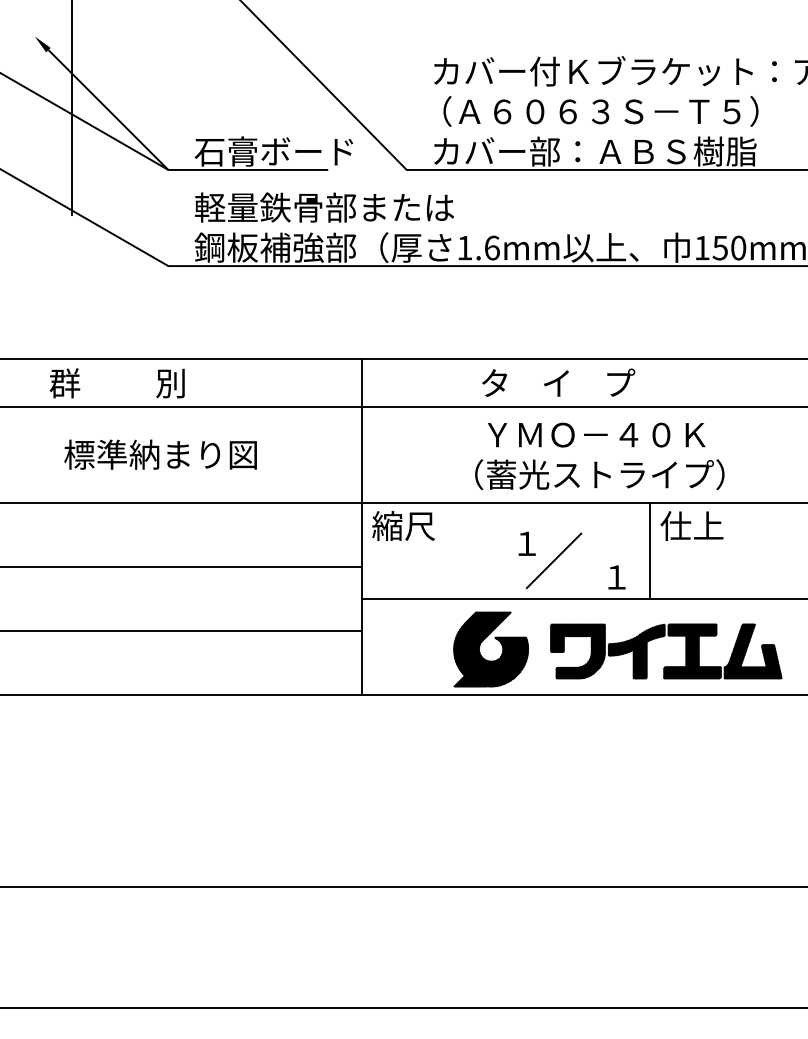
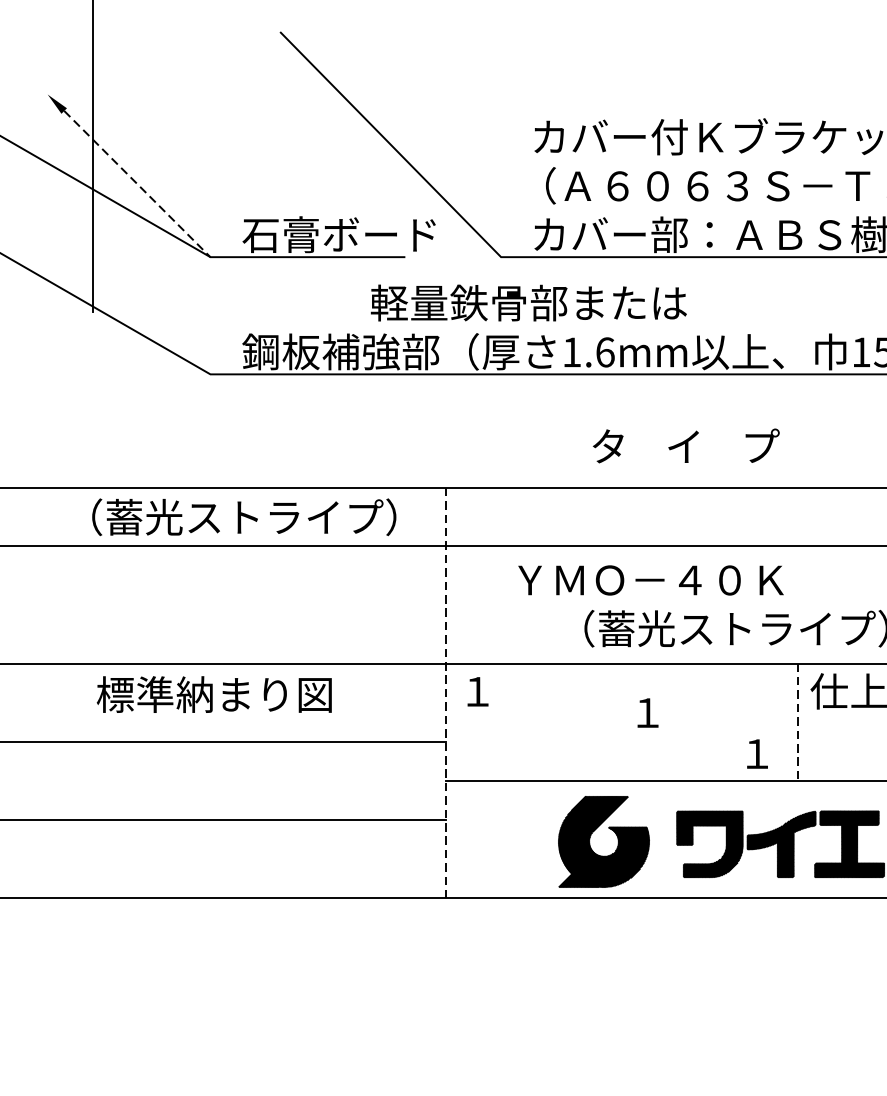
line: (108, 110) -> (137, 184), solid -> dashed
text: (324, 207) -> (528, 302), moved
text: (184, 382) -> (230, 516), 群          別 -> （蓄光ストライプ）
text: (558, 382) -> (686, 445), moved
text: (596, 434) -> (650, 579), moved
text: (160, 454) -> (214, 694), moved
text: (403, 525) -> (497, 690), 縮尺 -> １
line: (361, 527) -> (445, 693), solid -> dashed
line: (650, 551) -> (798, 722), solid -> dashed
line: (553, 560) -> (680, 733), removed

